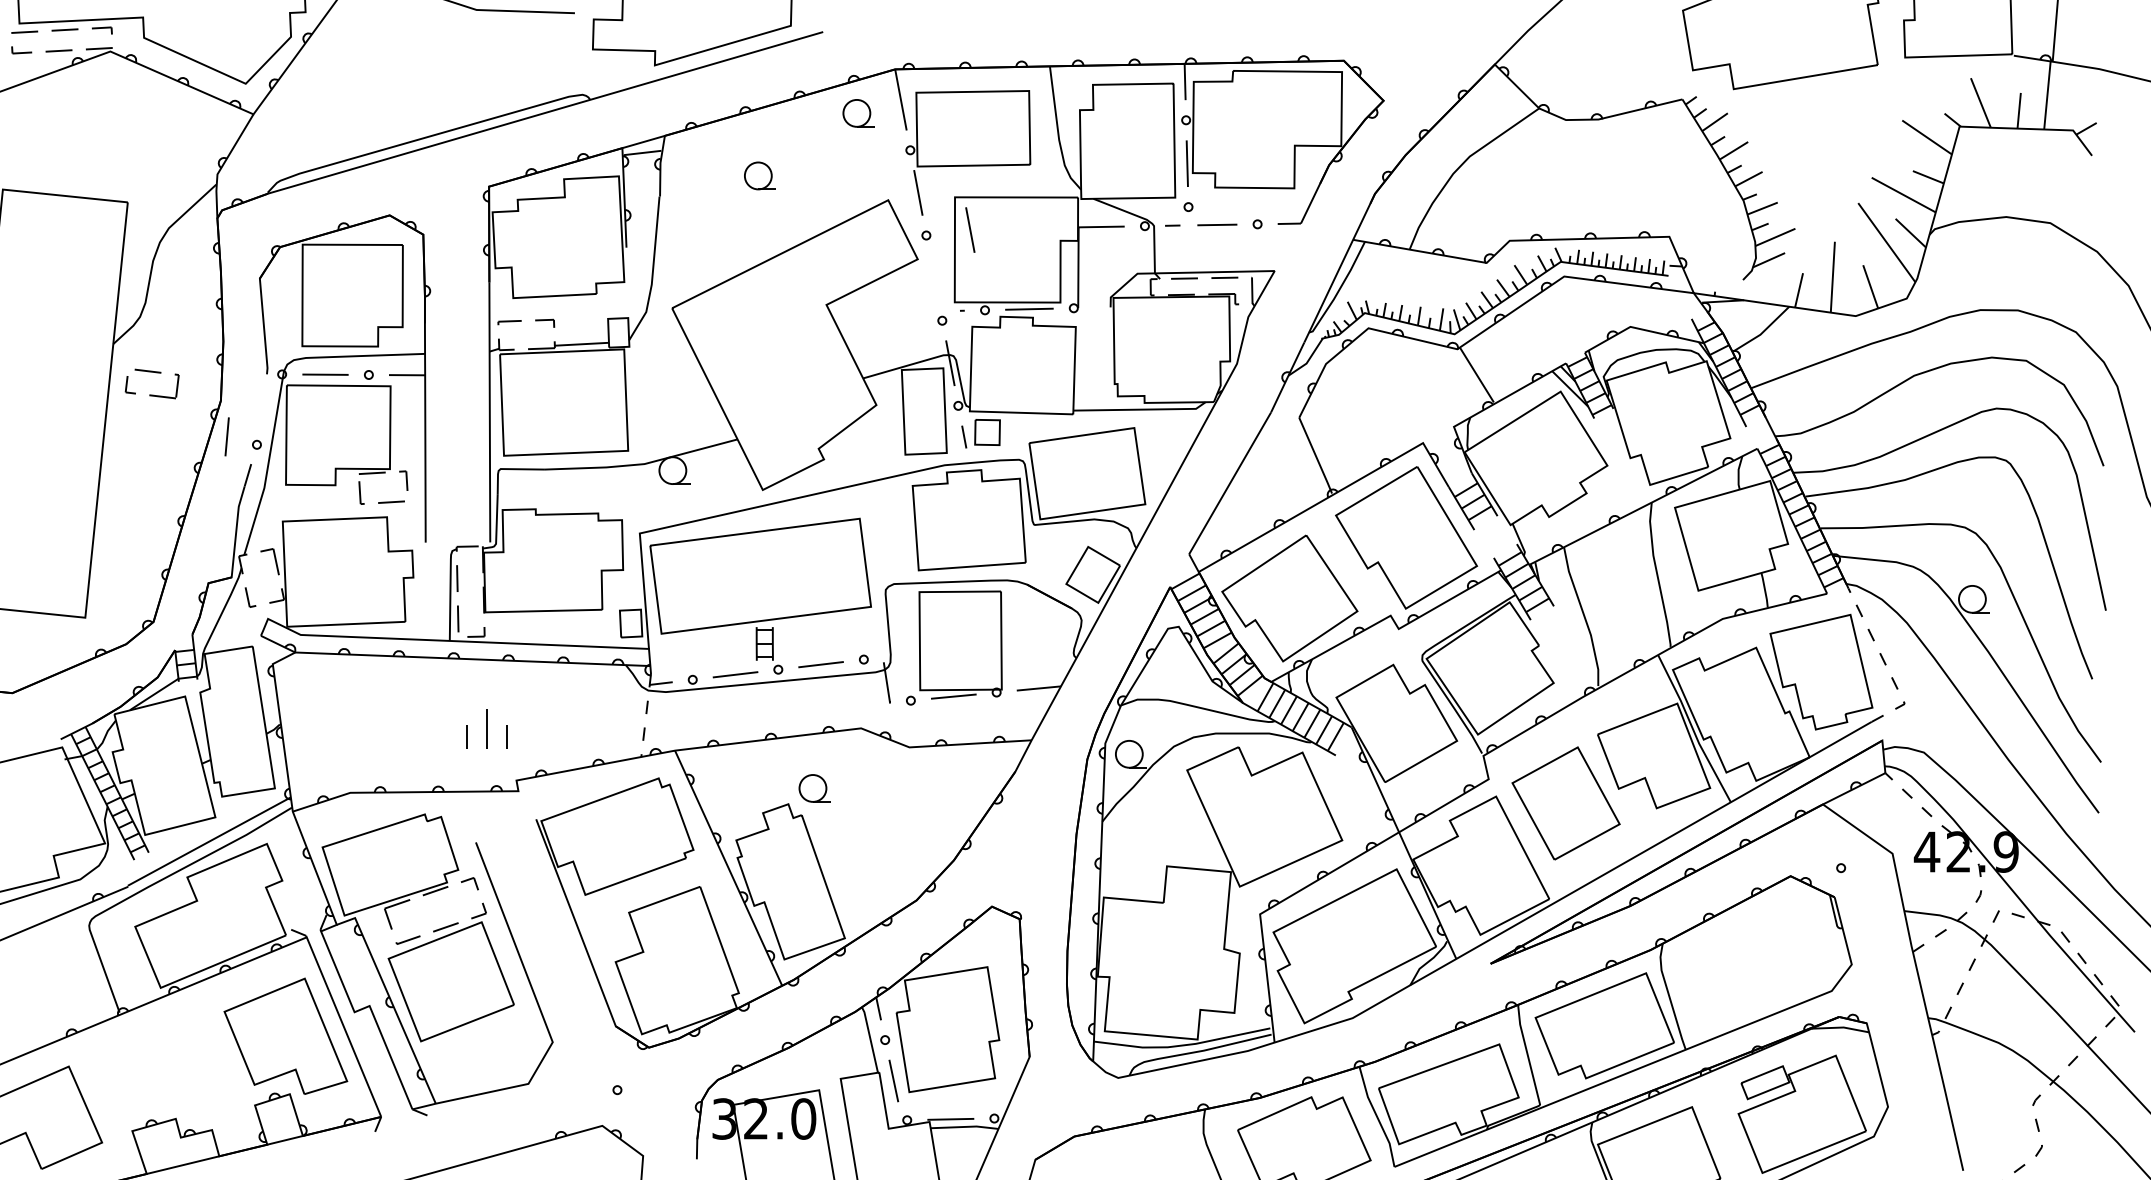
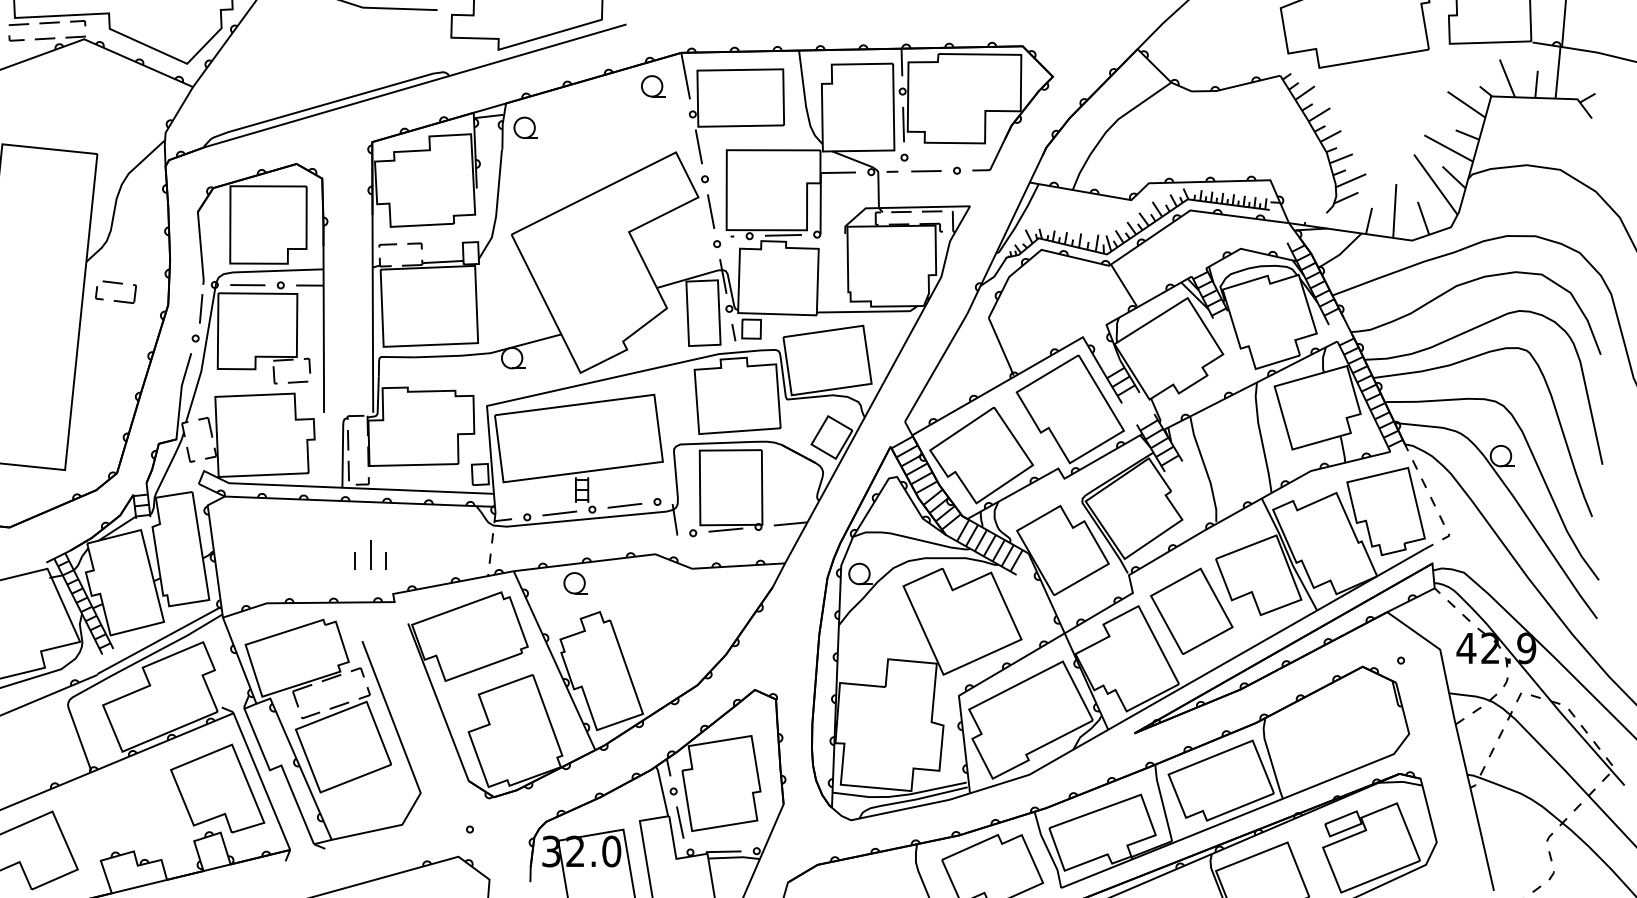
part: (759, 175) -> (525, 127), moved
line: (970, 229) -> (711, 211), moved
line: (226, 436) -> (200, 308), moved
part: (814, 788) -> (575, 583), moved

